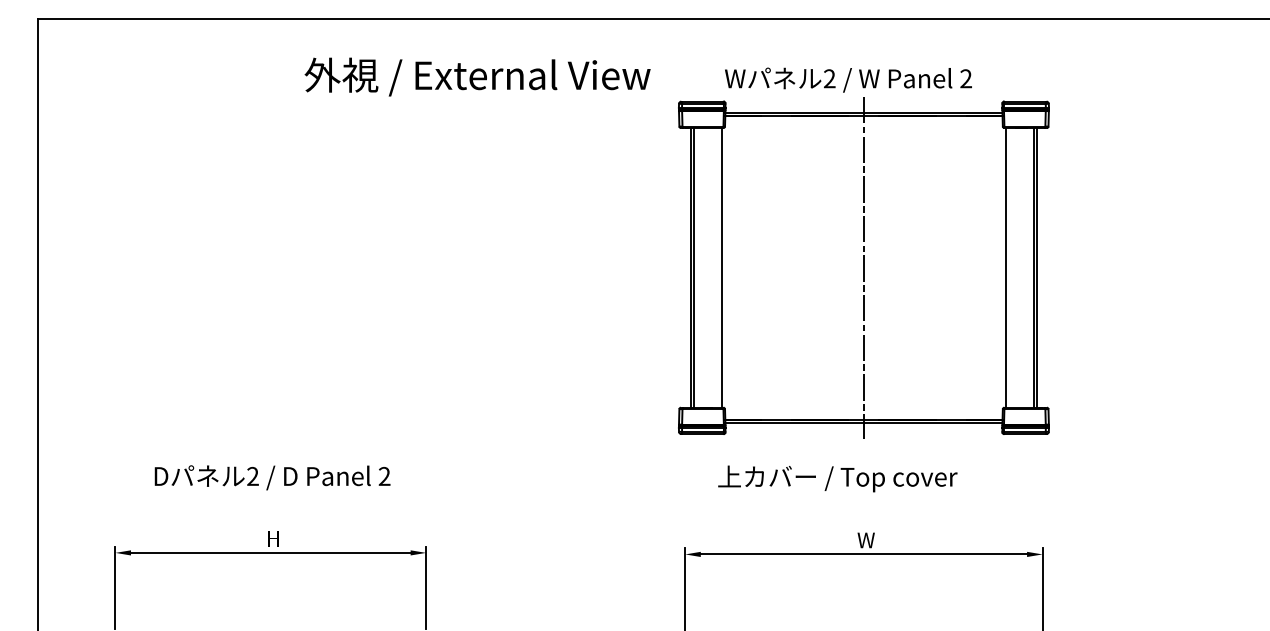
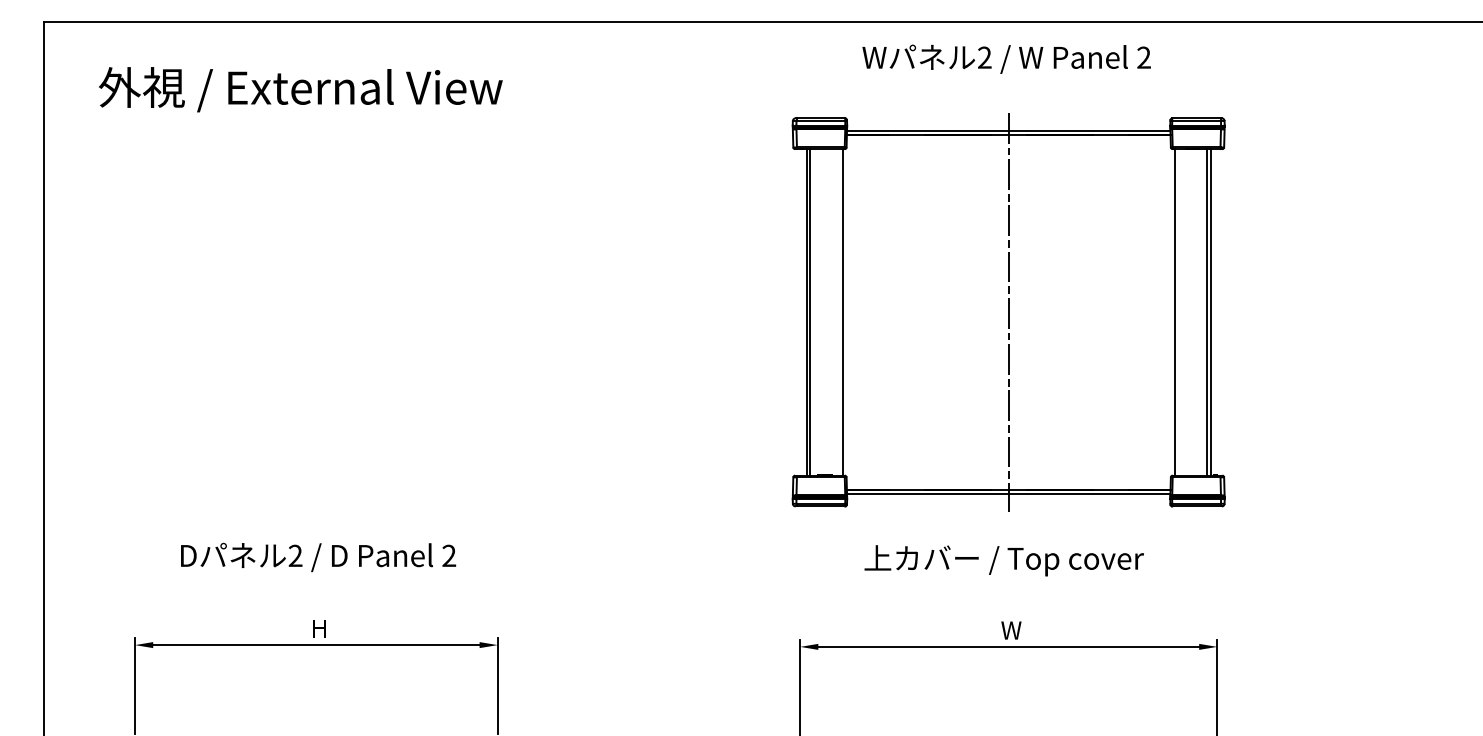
text: (477, 76) -> (300, 89), moved
text: (848, 79) -> (1006, 58), moved
text: (837, 478) -> (1003, 560), moved

